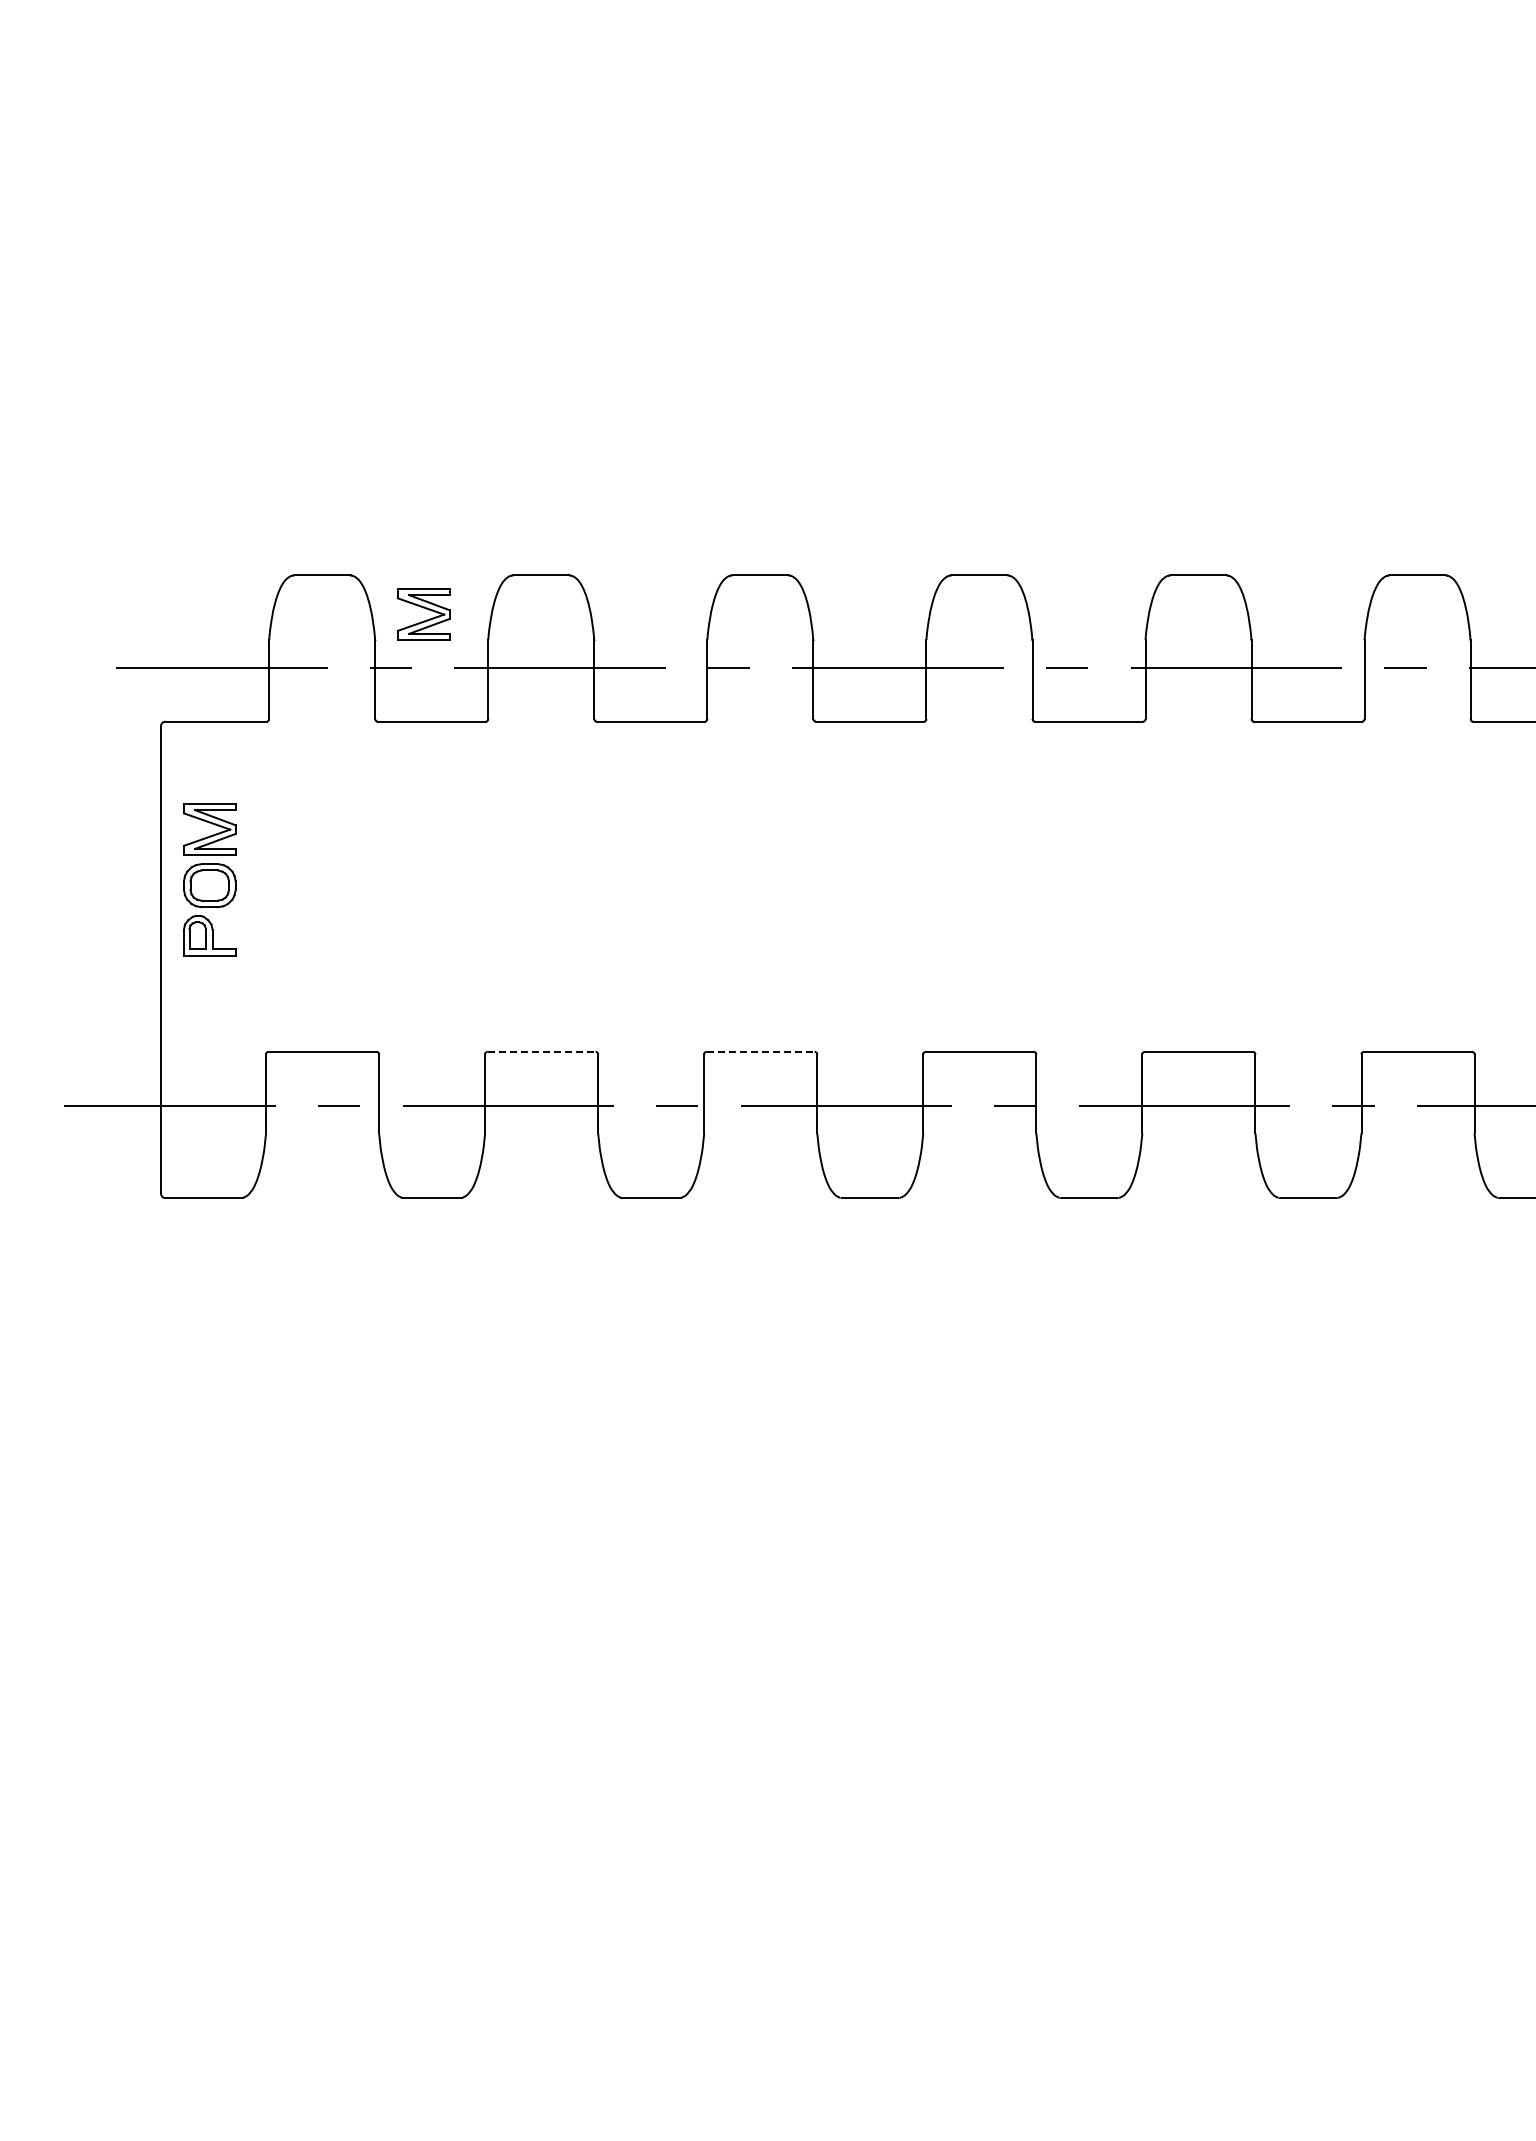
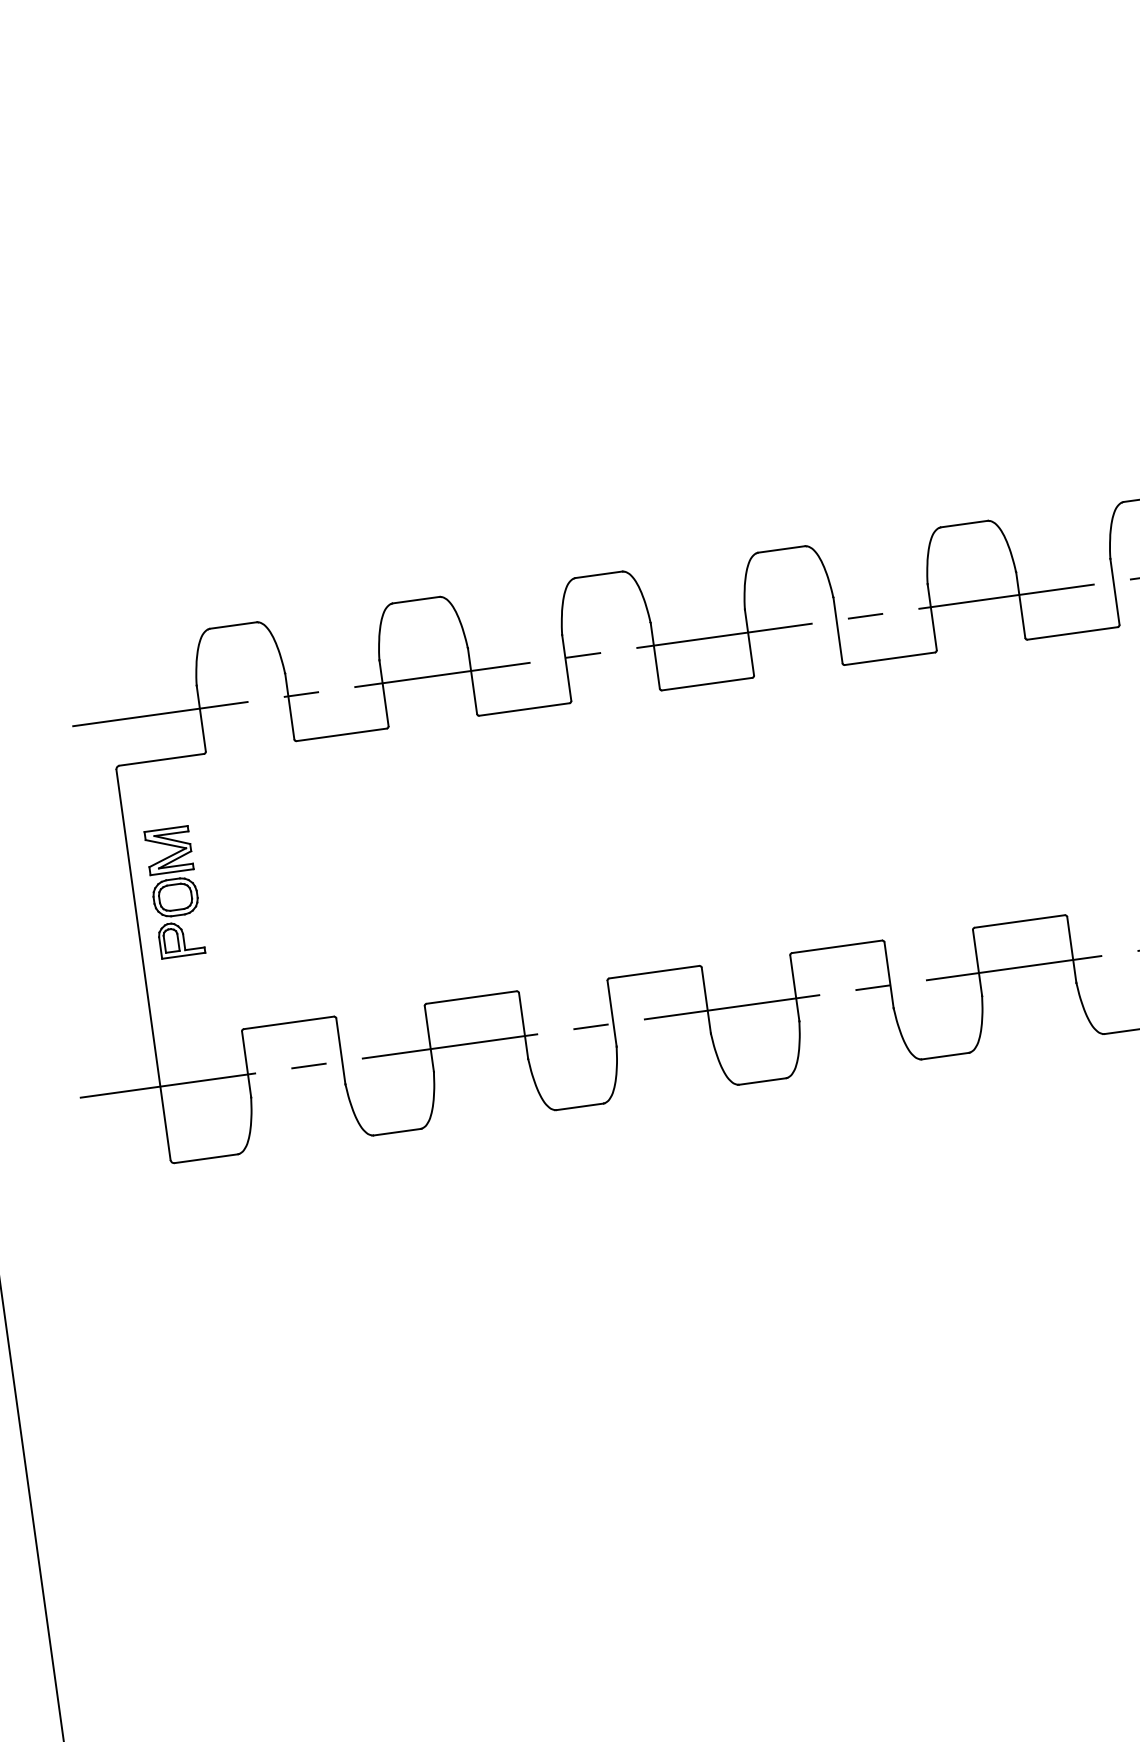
part: (423, 614) -> (322, 646), removed
line: (541, 1051) -> (471, 997), dashed -> solid
line: (760, 1051) -> (654, 971), dashed -> solid

